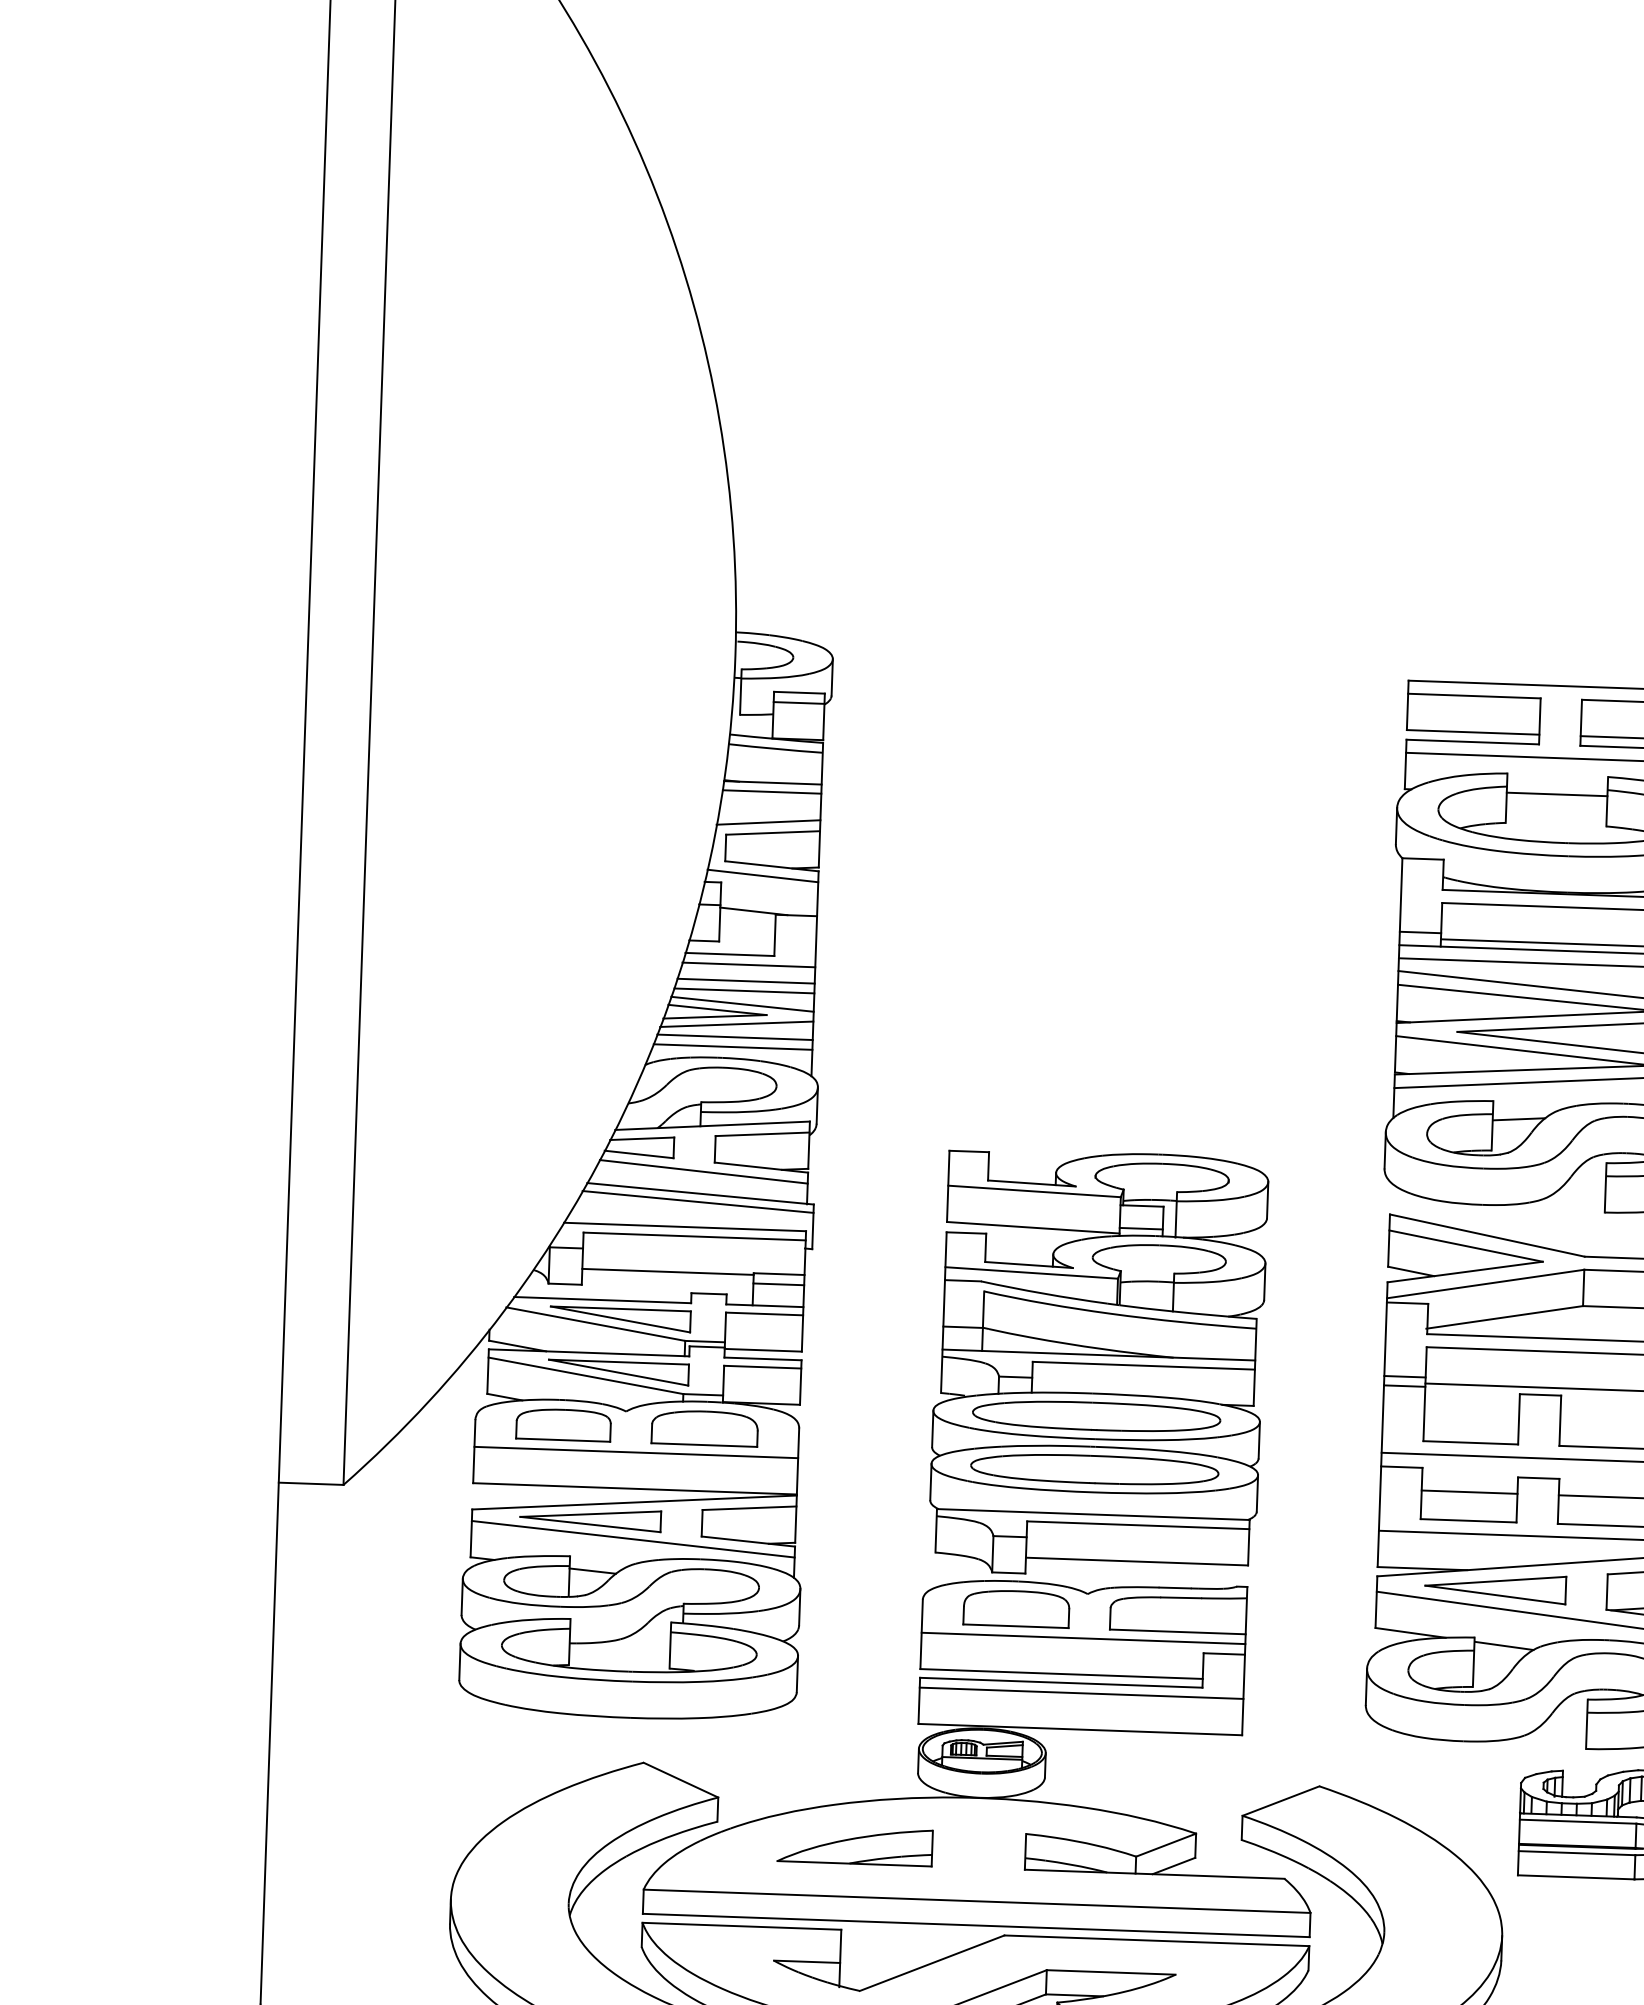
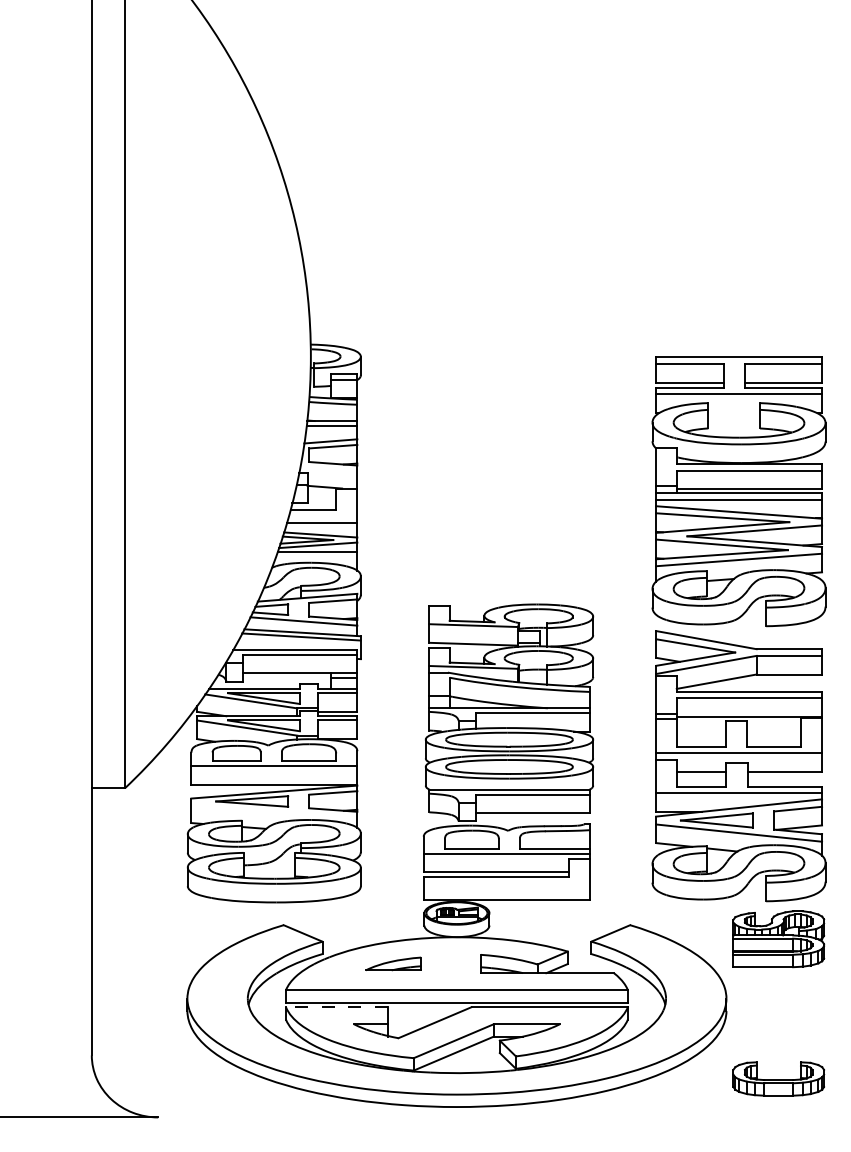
line: (1555, 793) -> (733, 412), removed
line: (762, 875) -> (328, 468), removed
line: (749, 964) -> (323, 514), removed
line: (744, 991) -> (321, 528), removed
line: (732, 1047) -> (316, 557), removed
line: (633, 1538) -> (274, 810), removed
line: (1081, 1692) -> (506, 881), removed
part: (855, 1844) -> (393, 963), size x0.7
line: (741, 1926) -> (336, 1007), solid -> dashed

